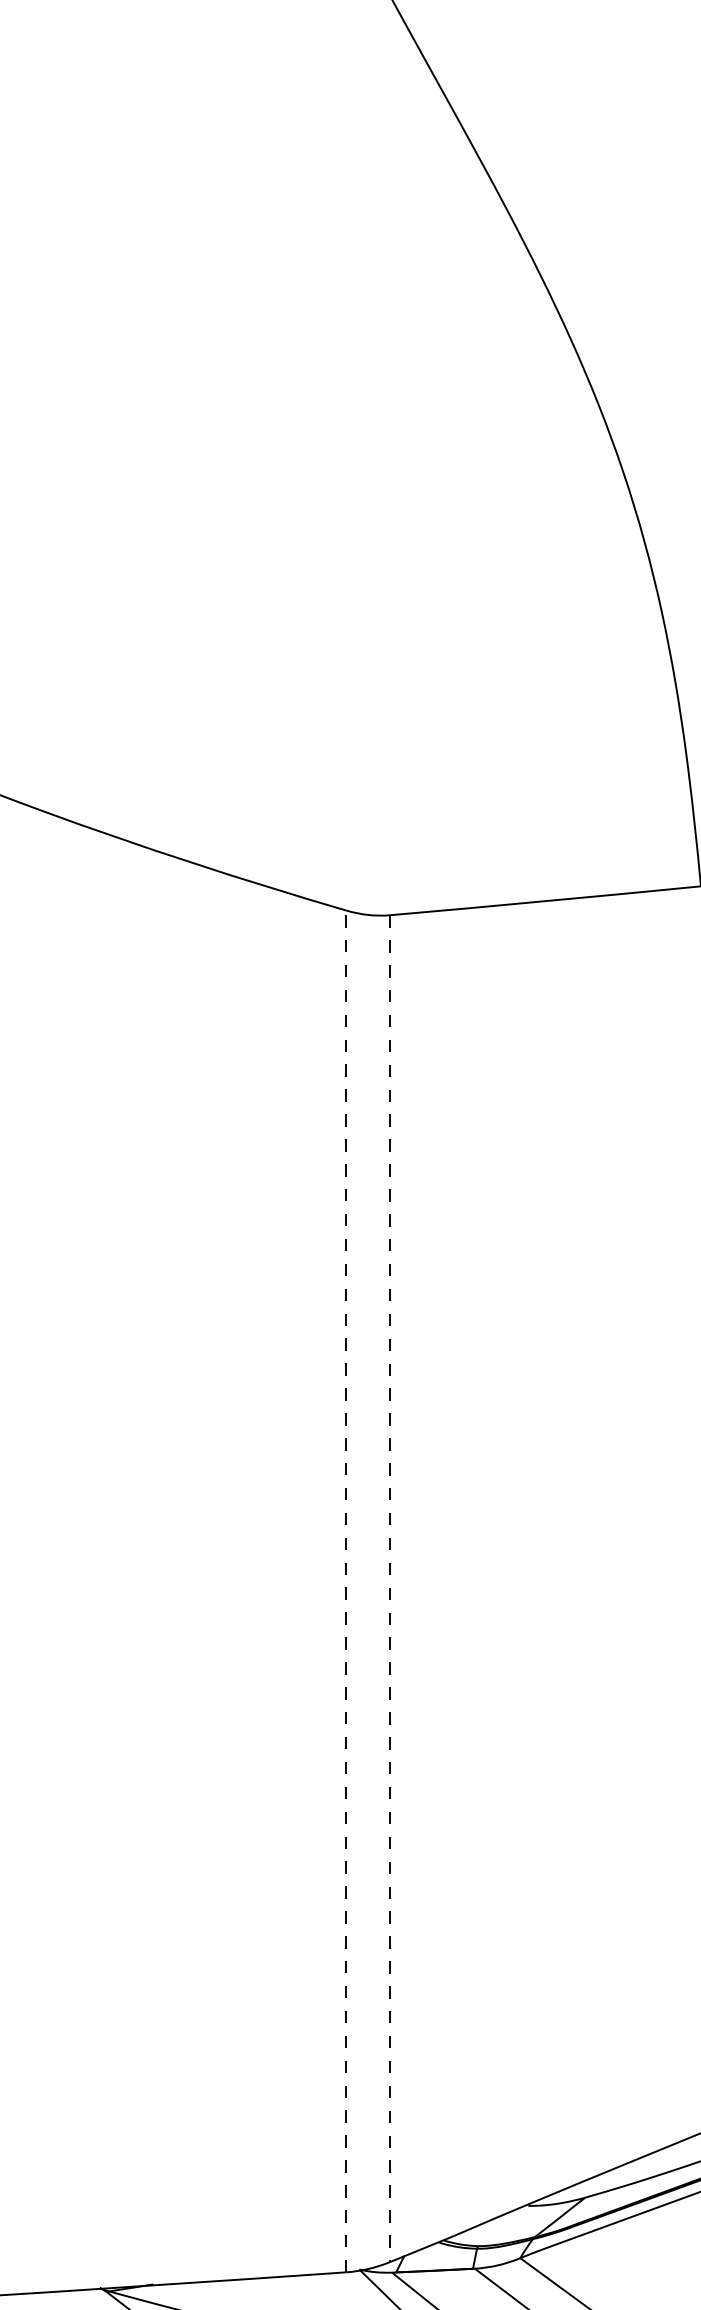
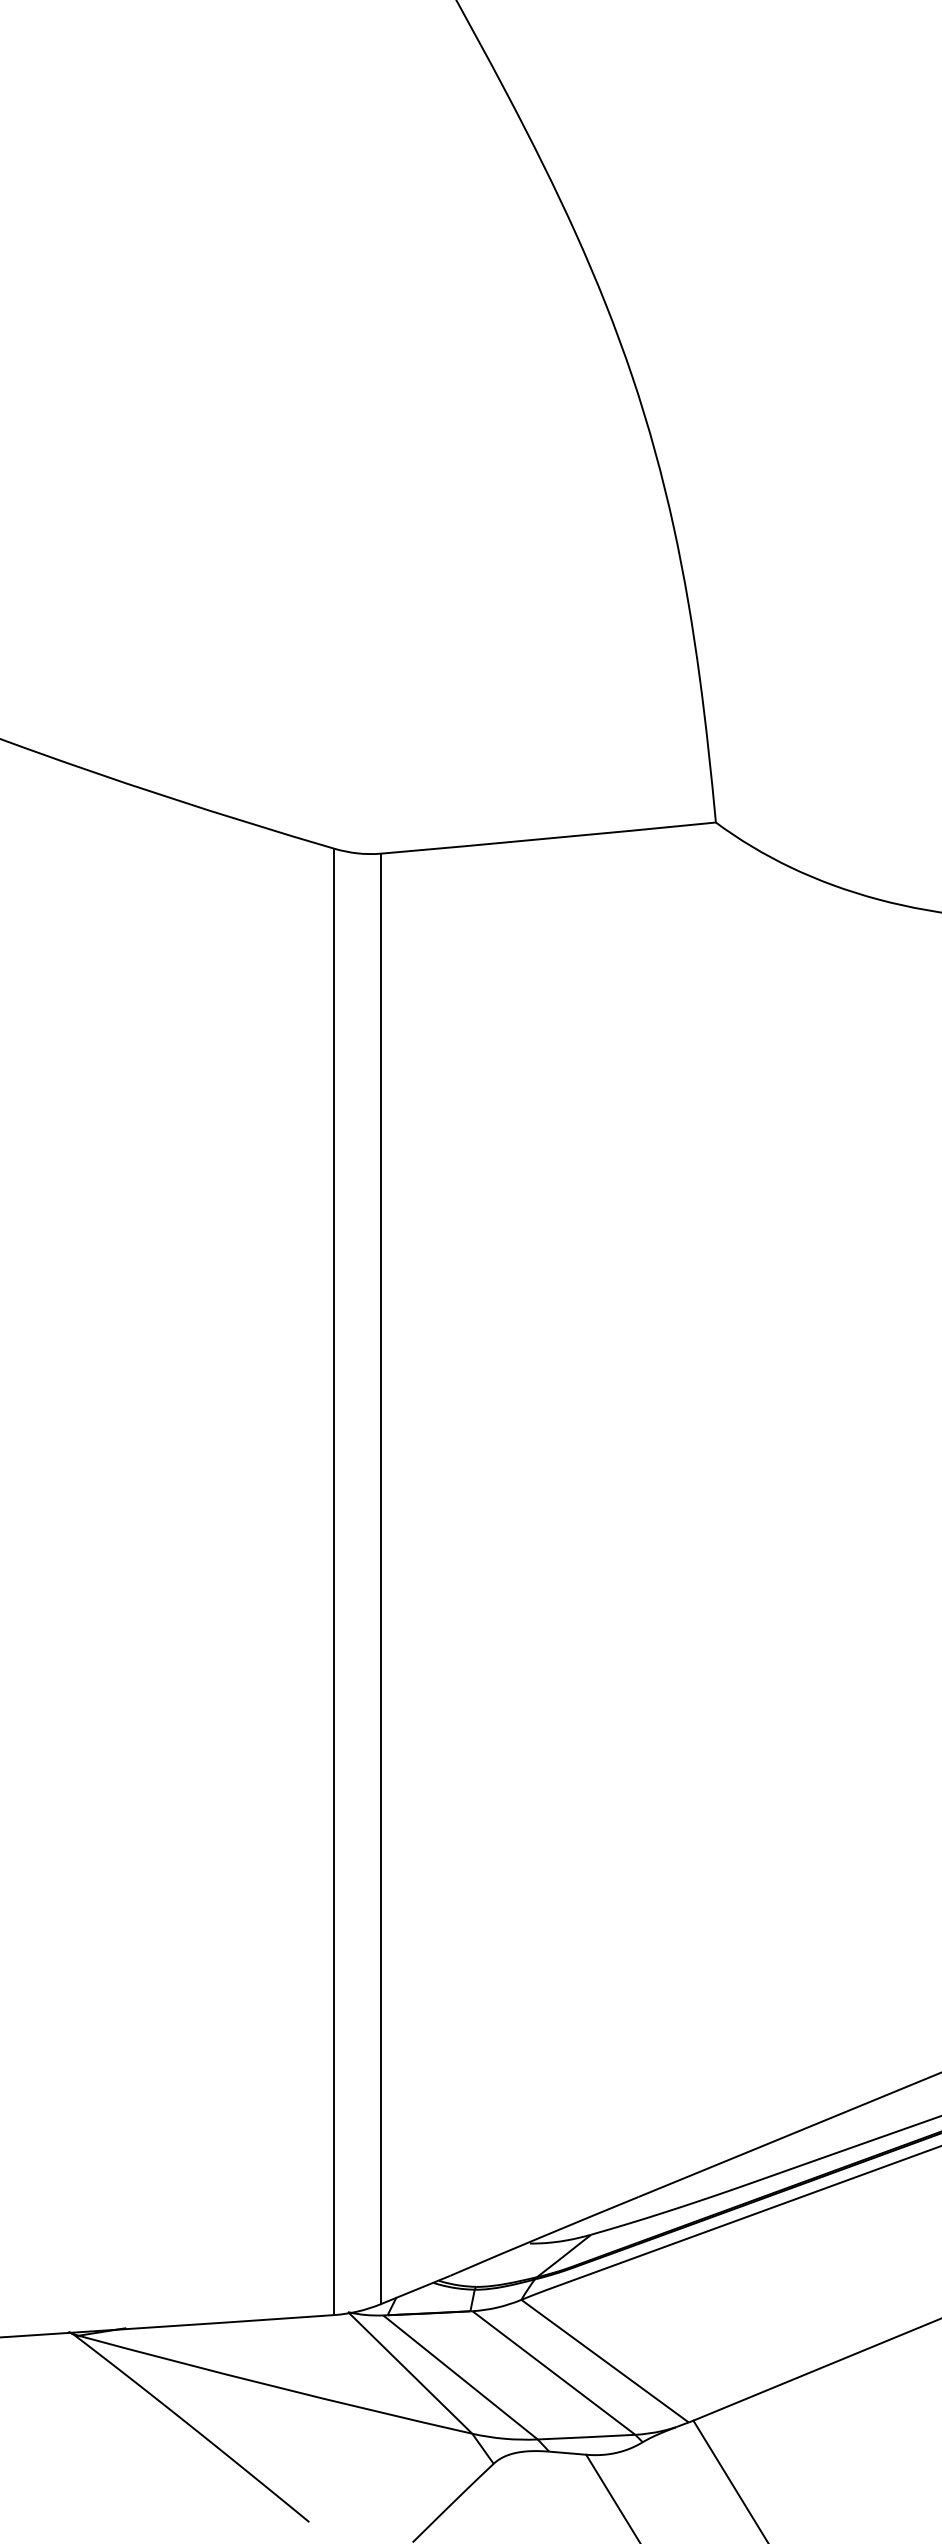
line: (389, 1589) -> (380, 1579), dashed -> solid
line: (346, 1591) -> (334, 1581), dashed -> solid

